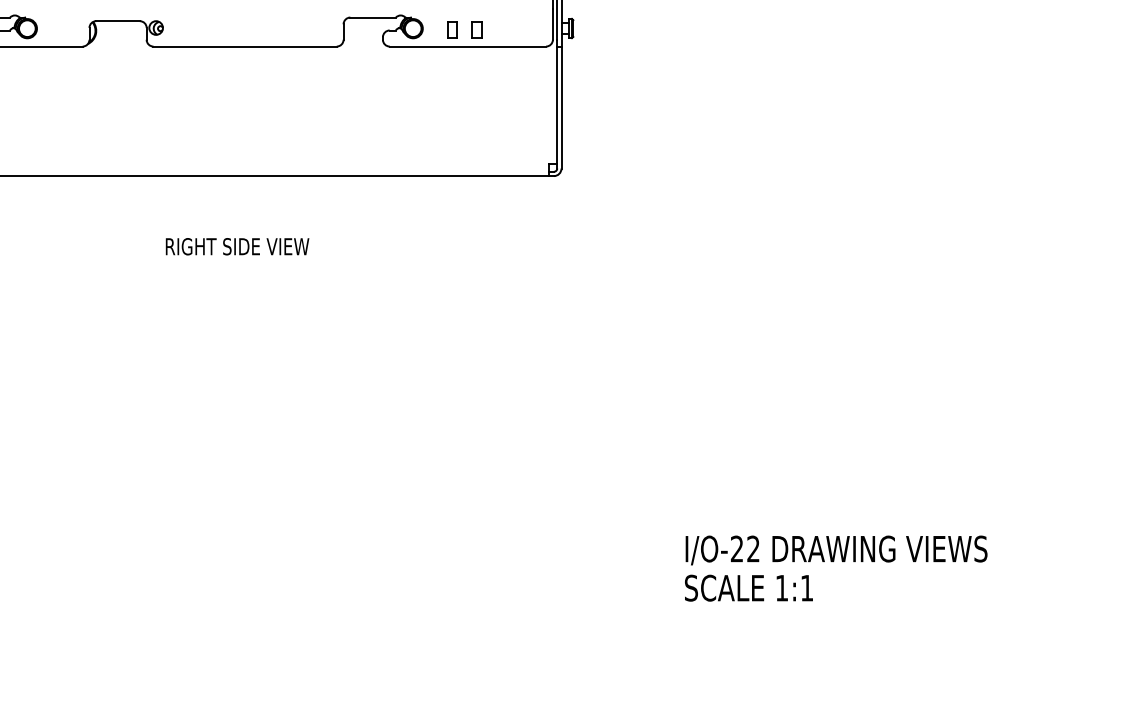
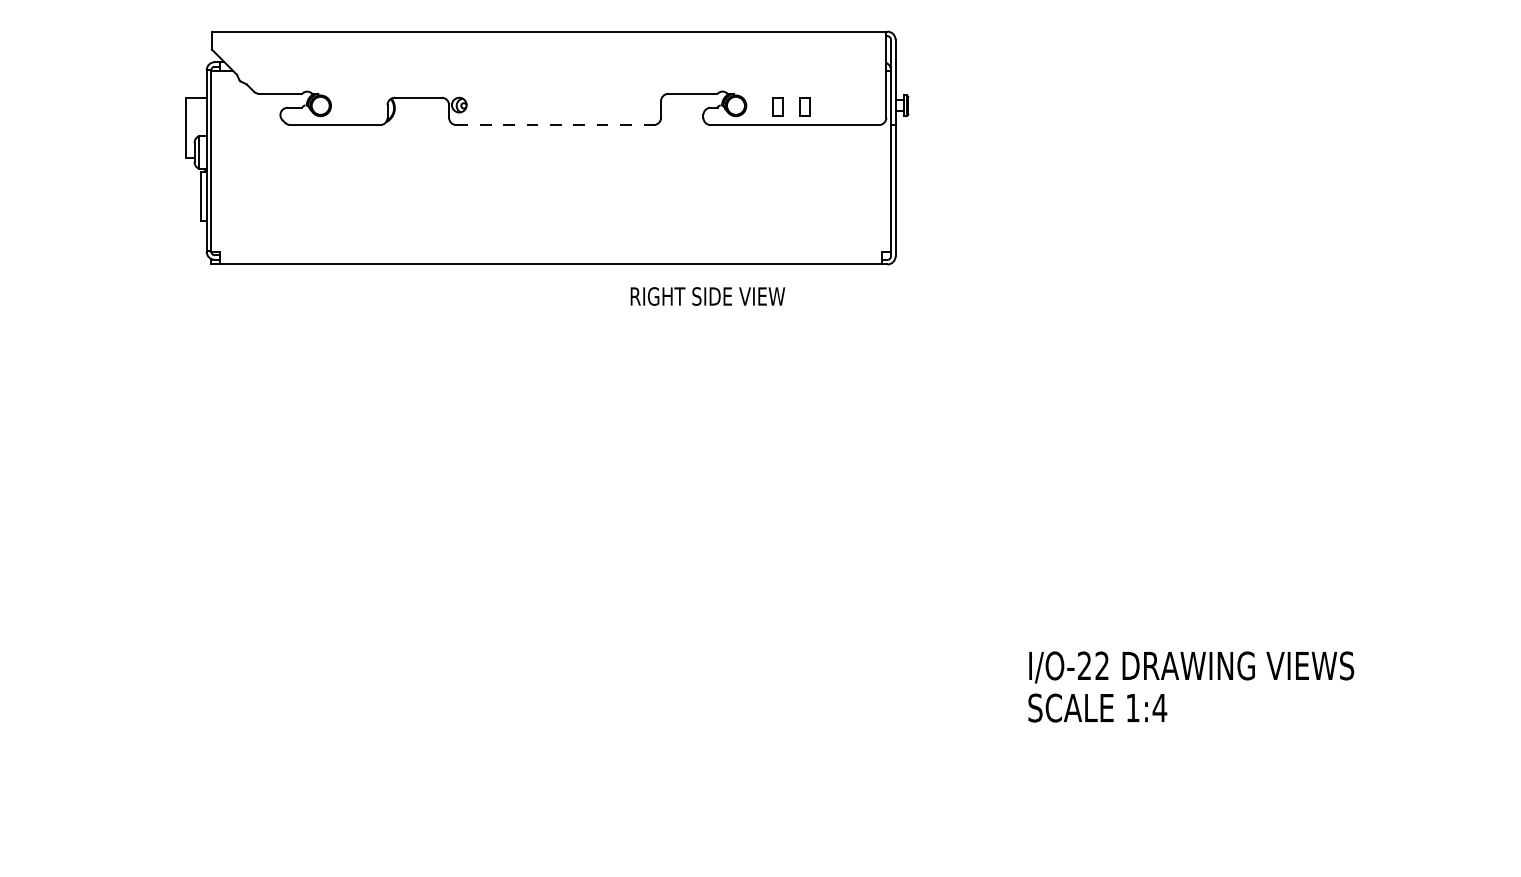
line: (245, 46) -> (555, 125), solid -> dashed
text: (237, 246) -> (707, 296), moved
text: (806, 588) -> (1159, 708), 1:1 -> 1:4

